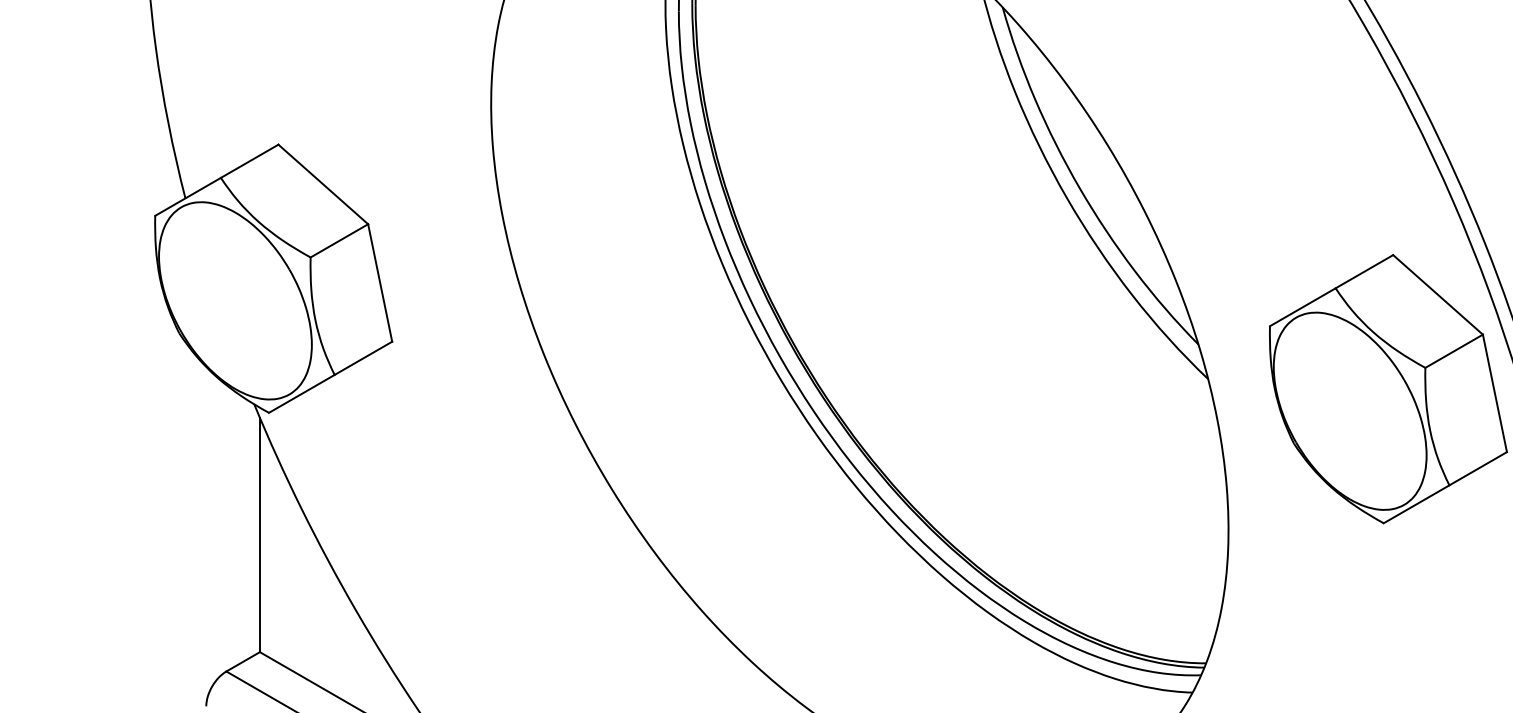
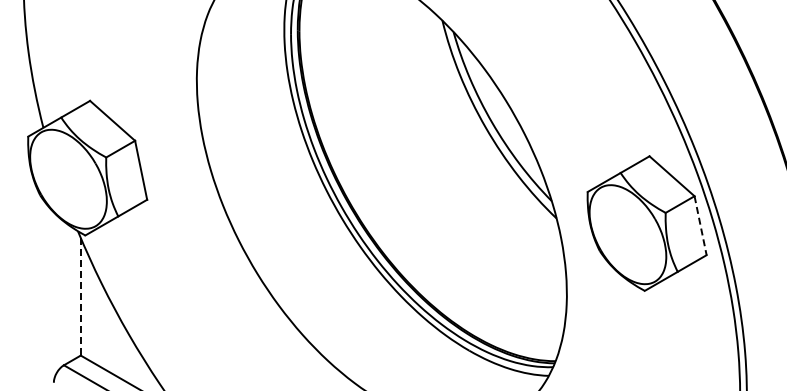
line: (1494, 394) -> (700, 226), solid -> dashed
line: (259, 534) -> (80, 296), solid -> dashed

